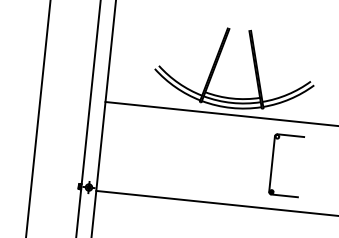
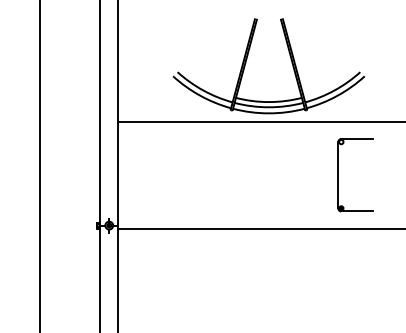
part: (272, 164) -> (338, 175), moved

